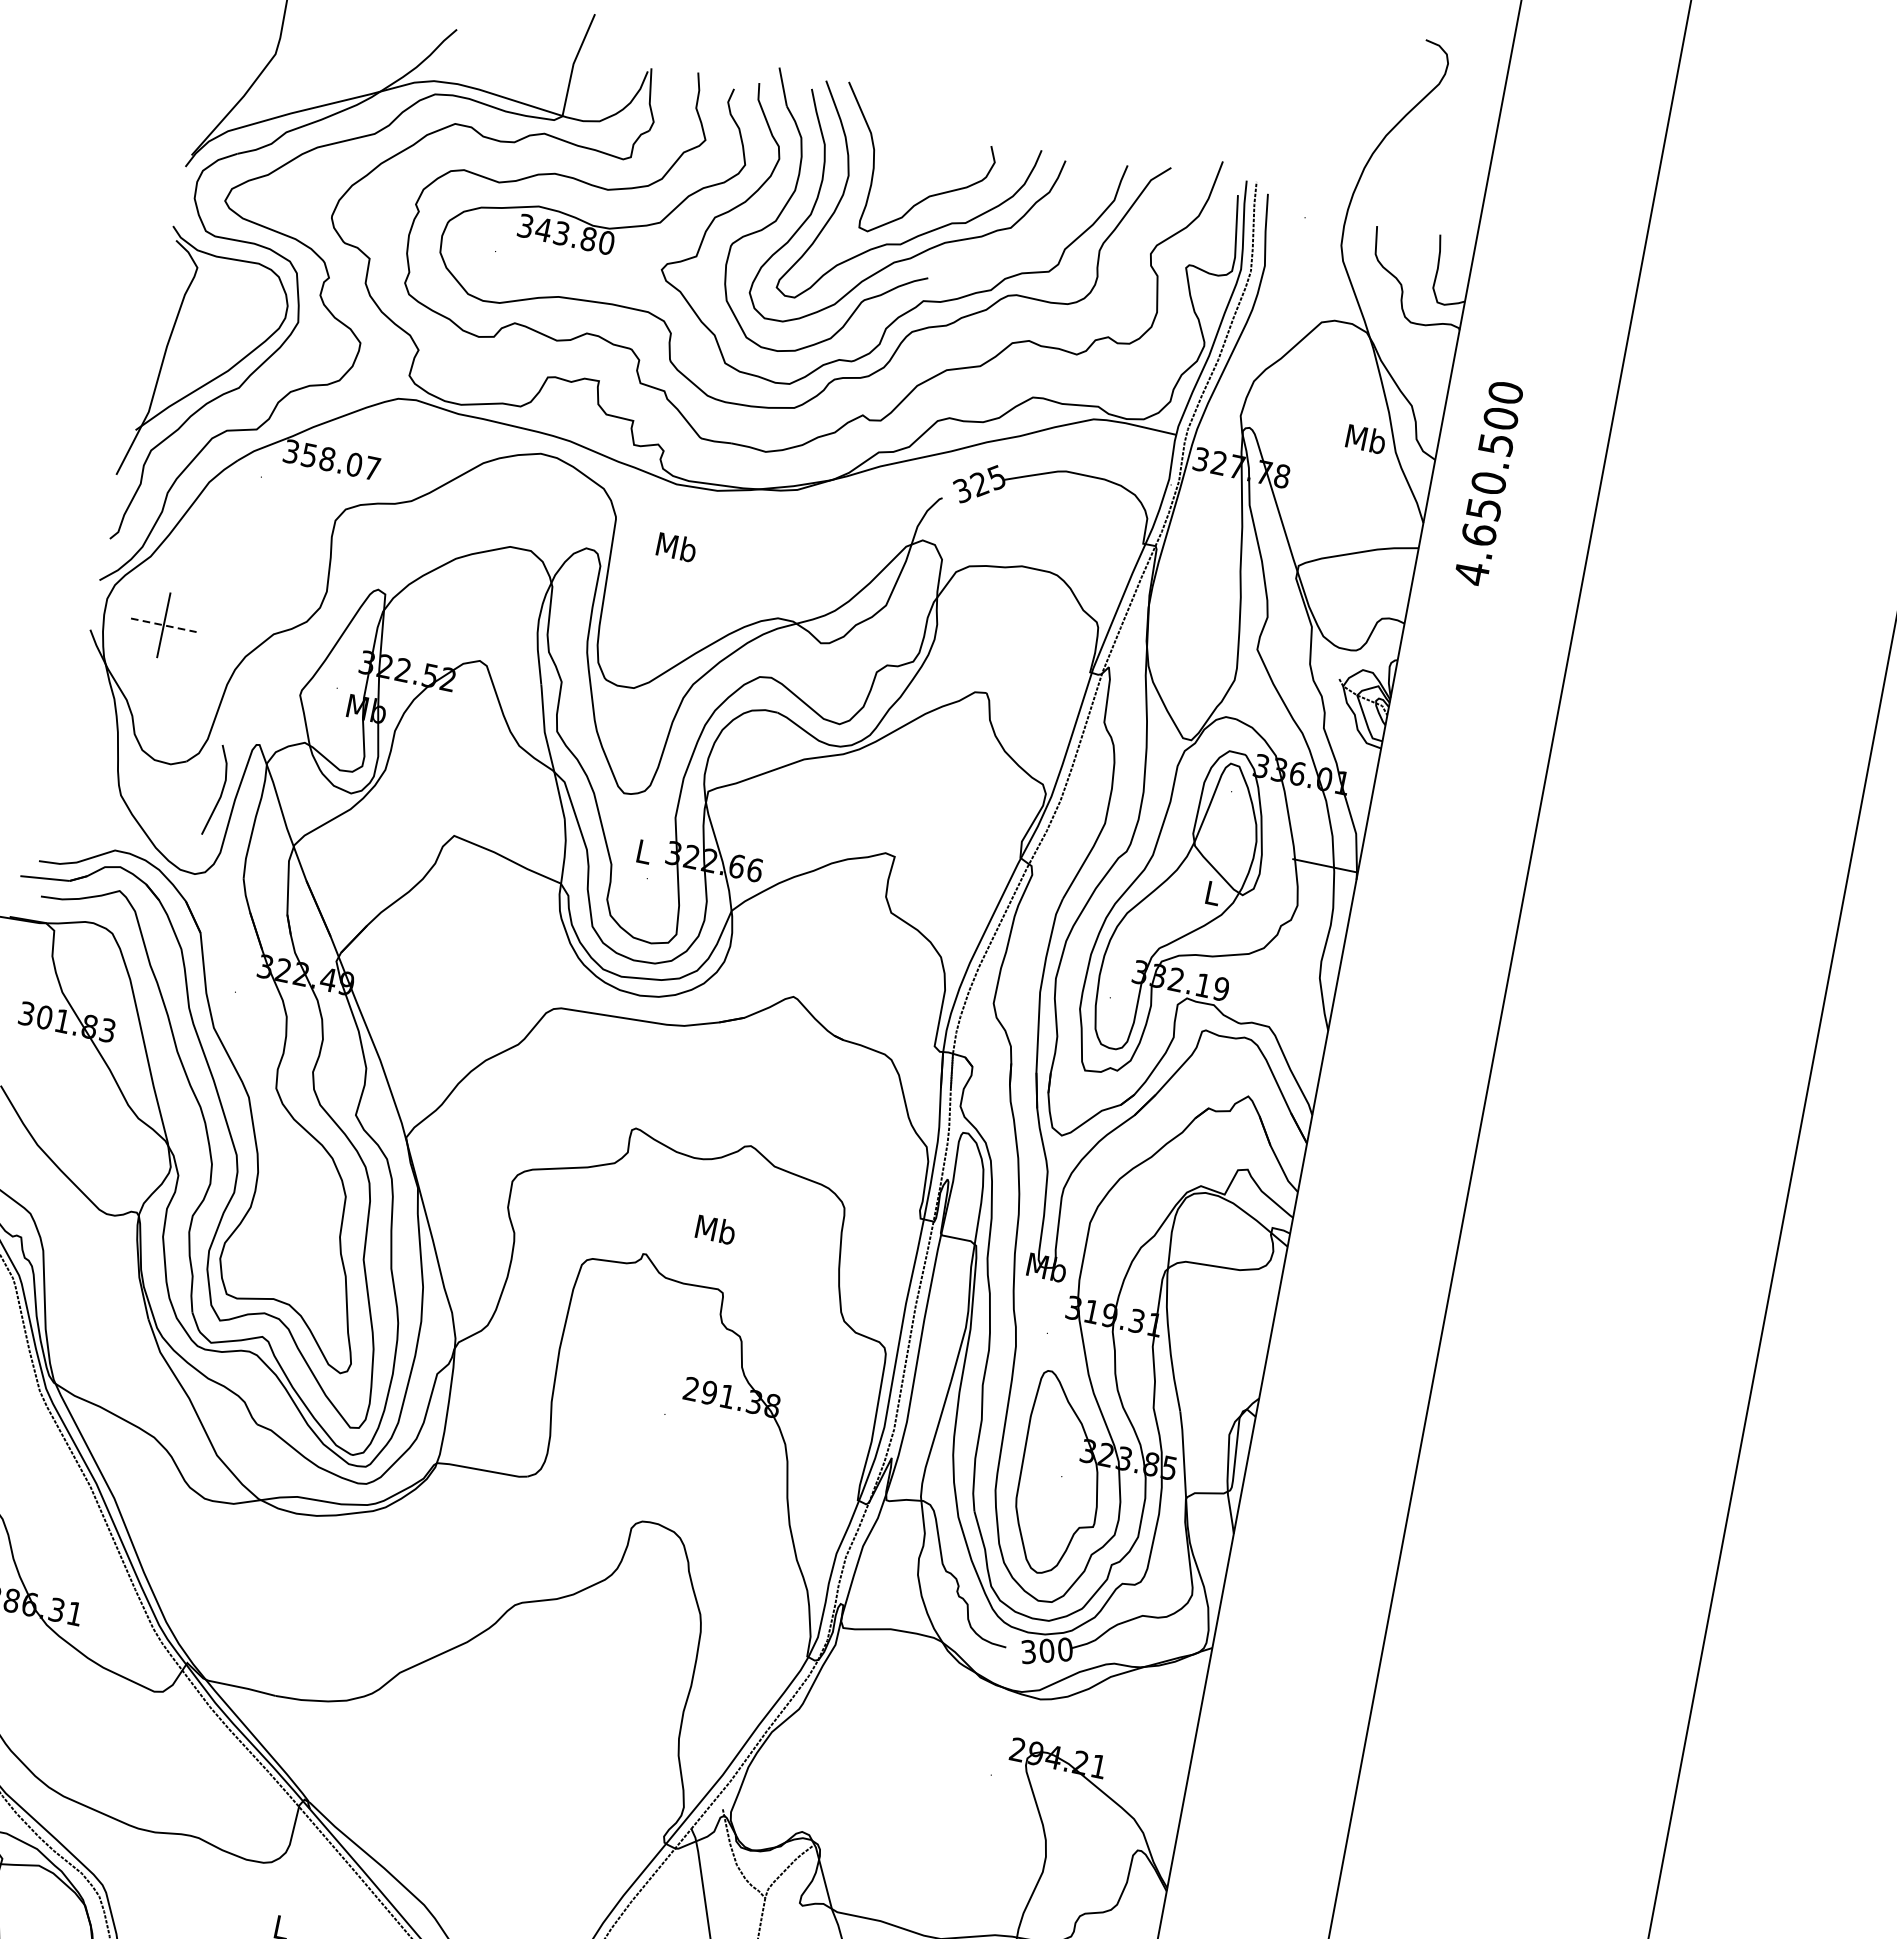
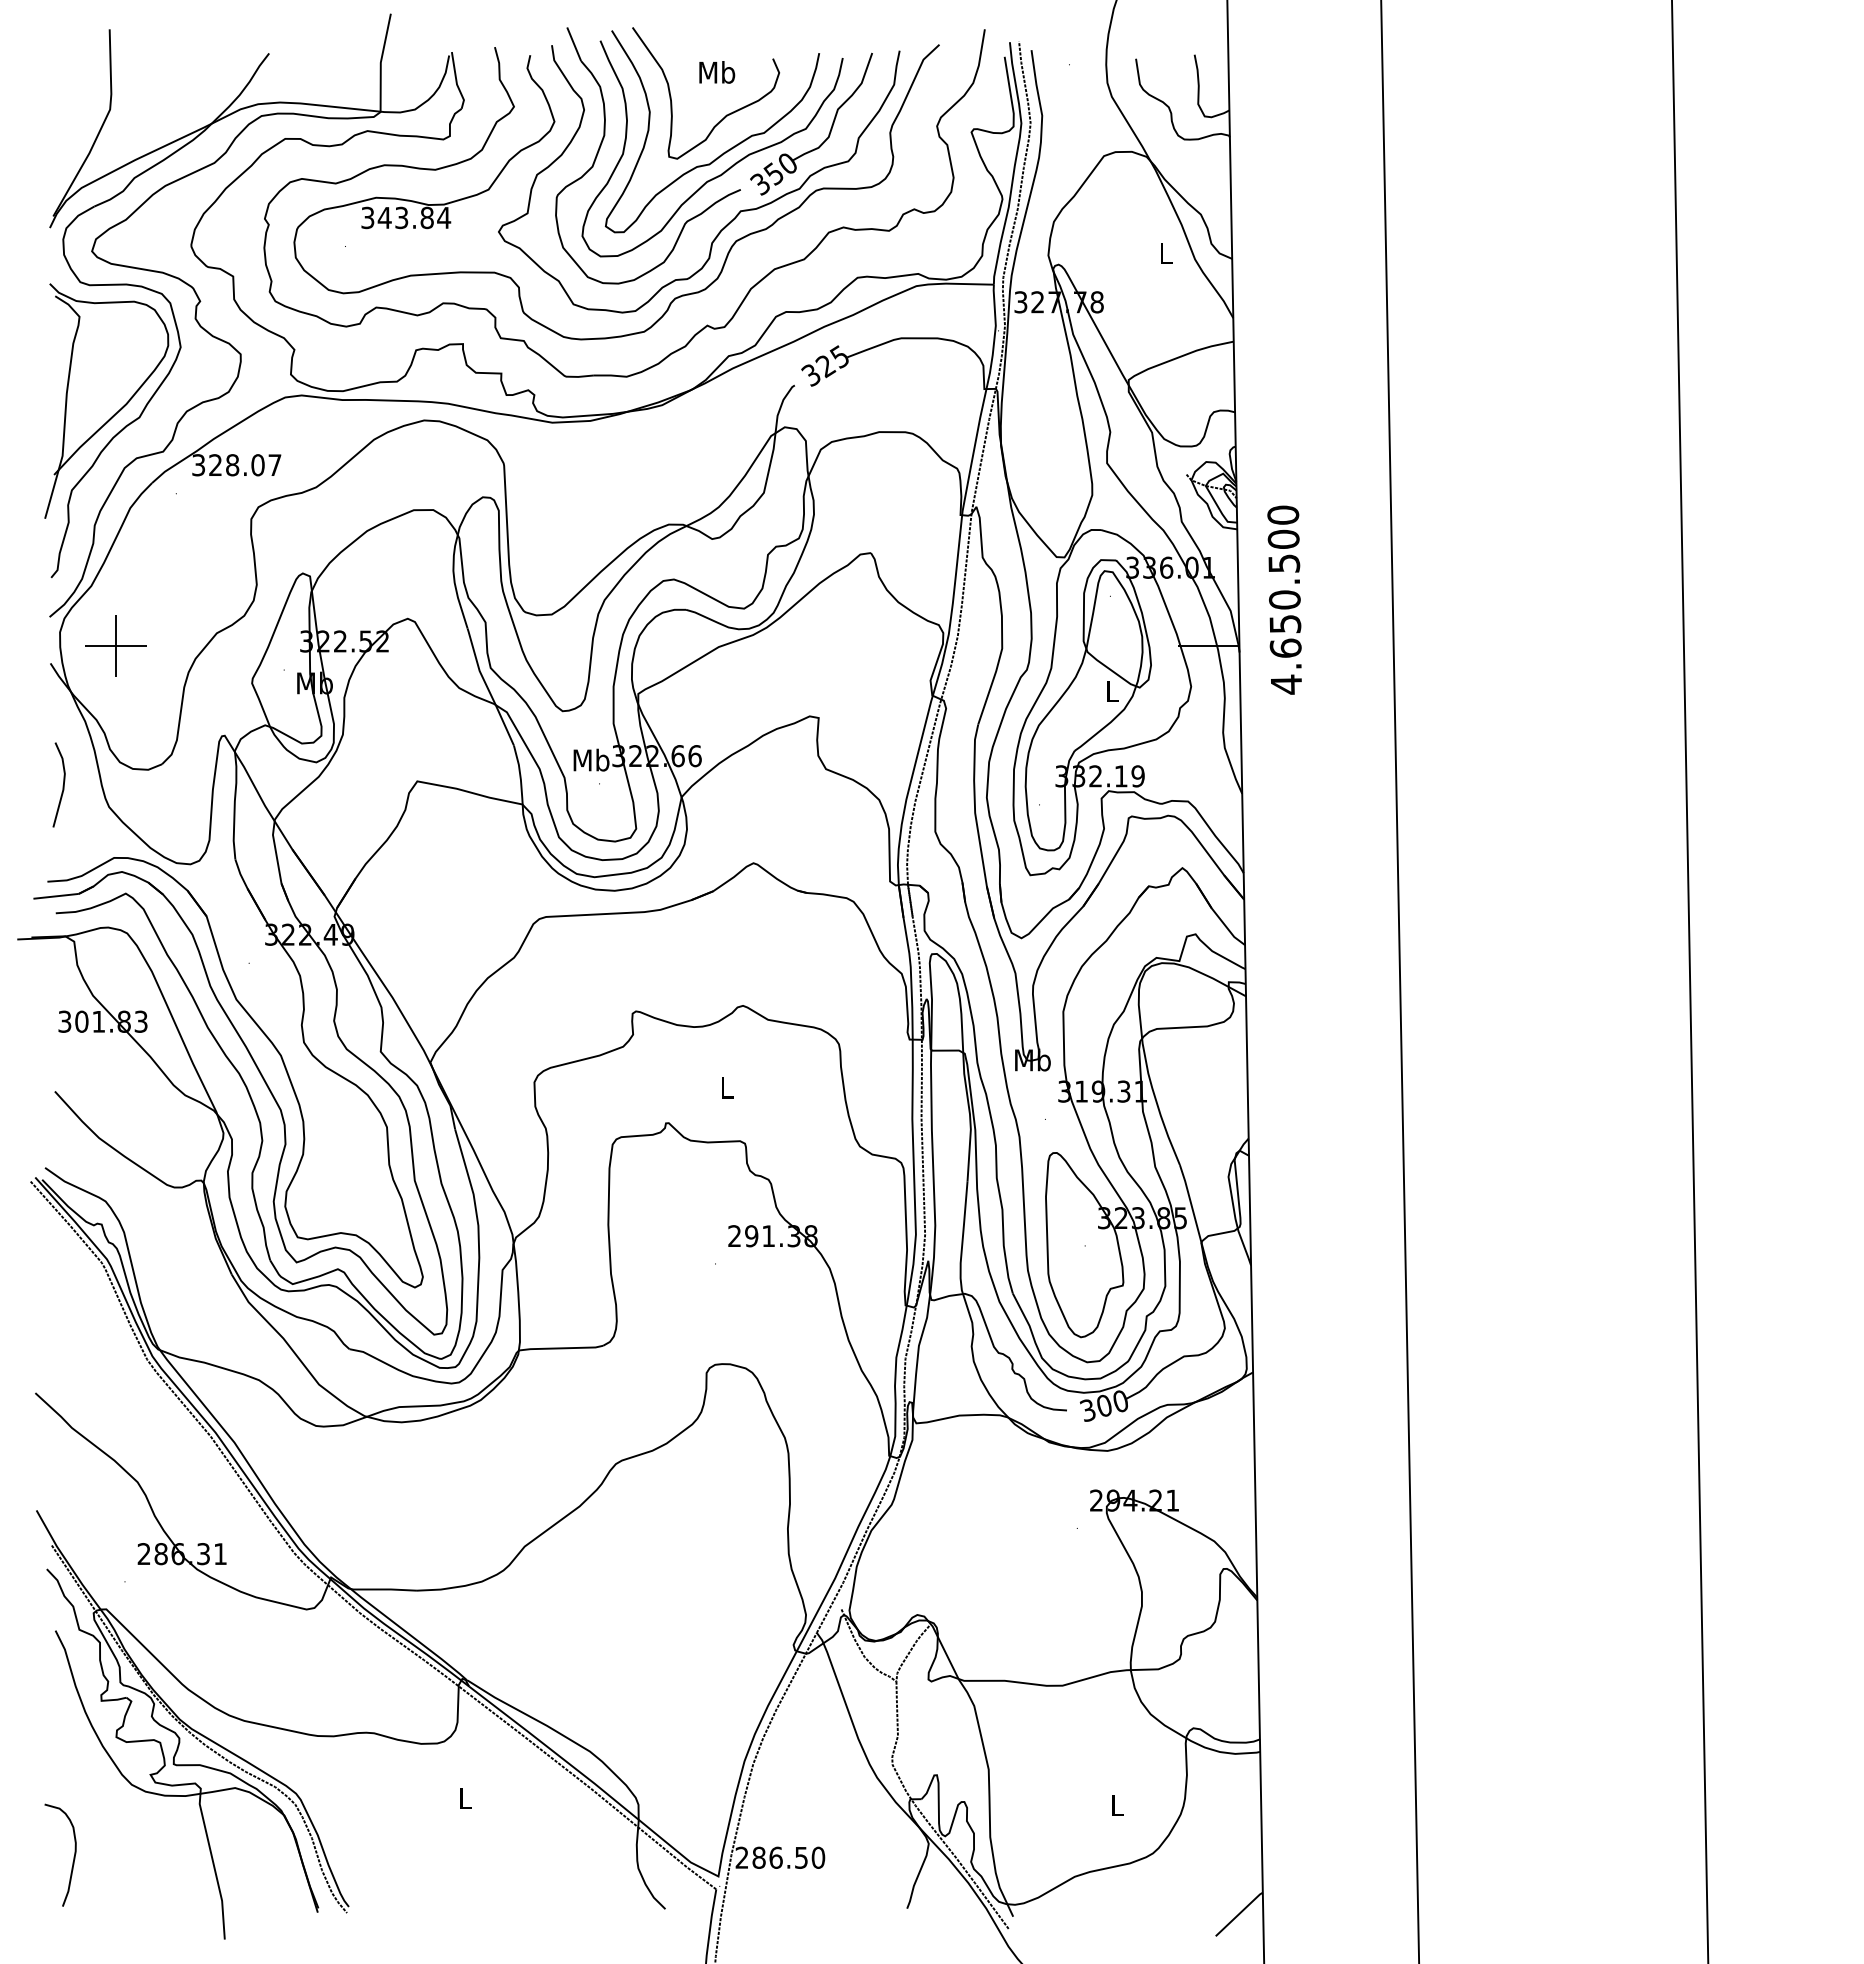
part: (1037, 232) -> (830, 128), added
text: (607, 242) -> (444, 217), 343.80 -> 343.84
text: (1365, 438) -> (1165, 252), Mb -> L
text: (309, 455) -> (215, 465), 358.07 -> 328.07
text: (1488, 482) -> (1284, 599), moved
text: (677, 547) -> (717, 72), moved
line: (163, 625) -> (115, 645), dashed -> solid
line: (220, 792) -> (62, 785), moved
text: (644, 850) -> (591, 759), L -> Mb
text: (715, 1229) -> (726, 1087), Mb -> L

